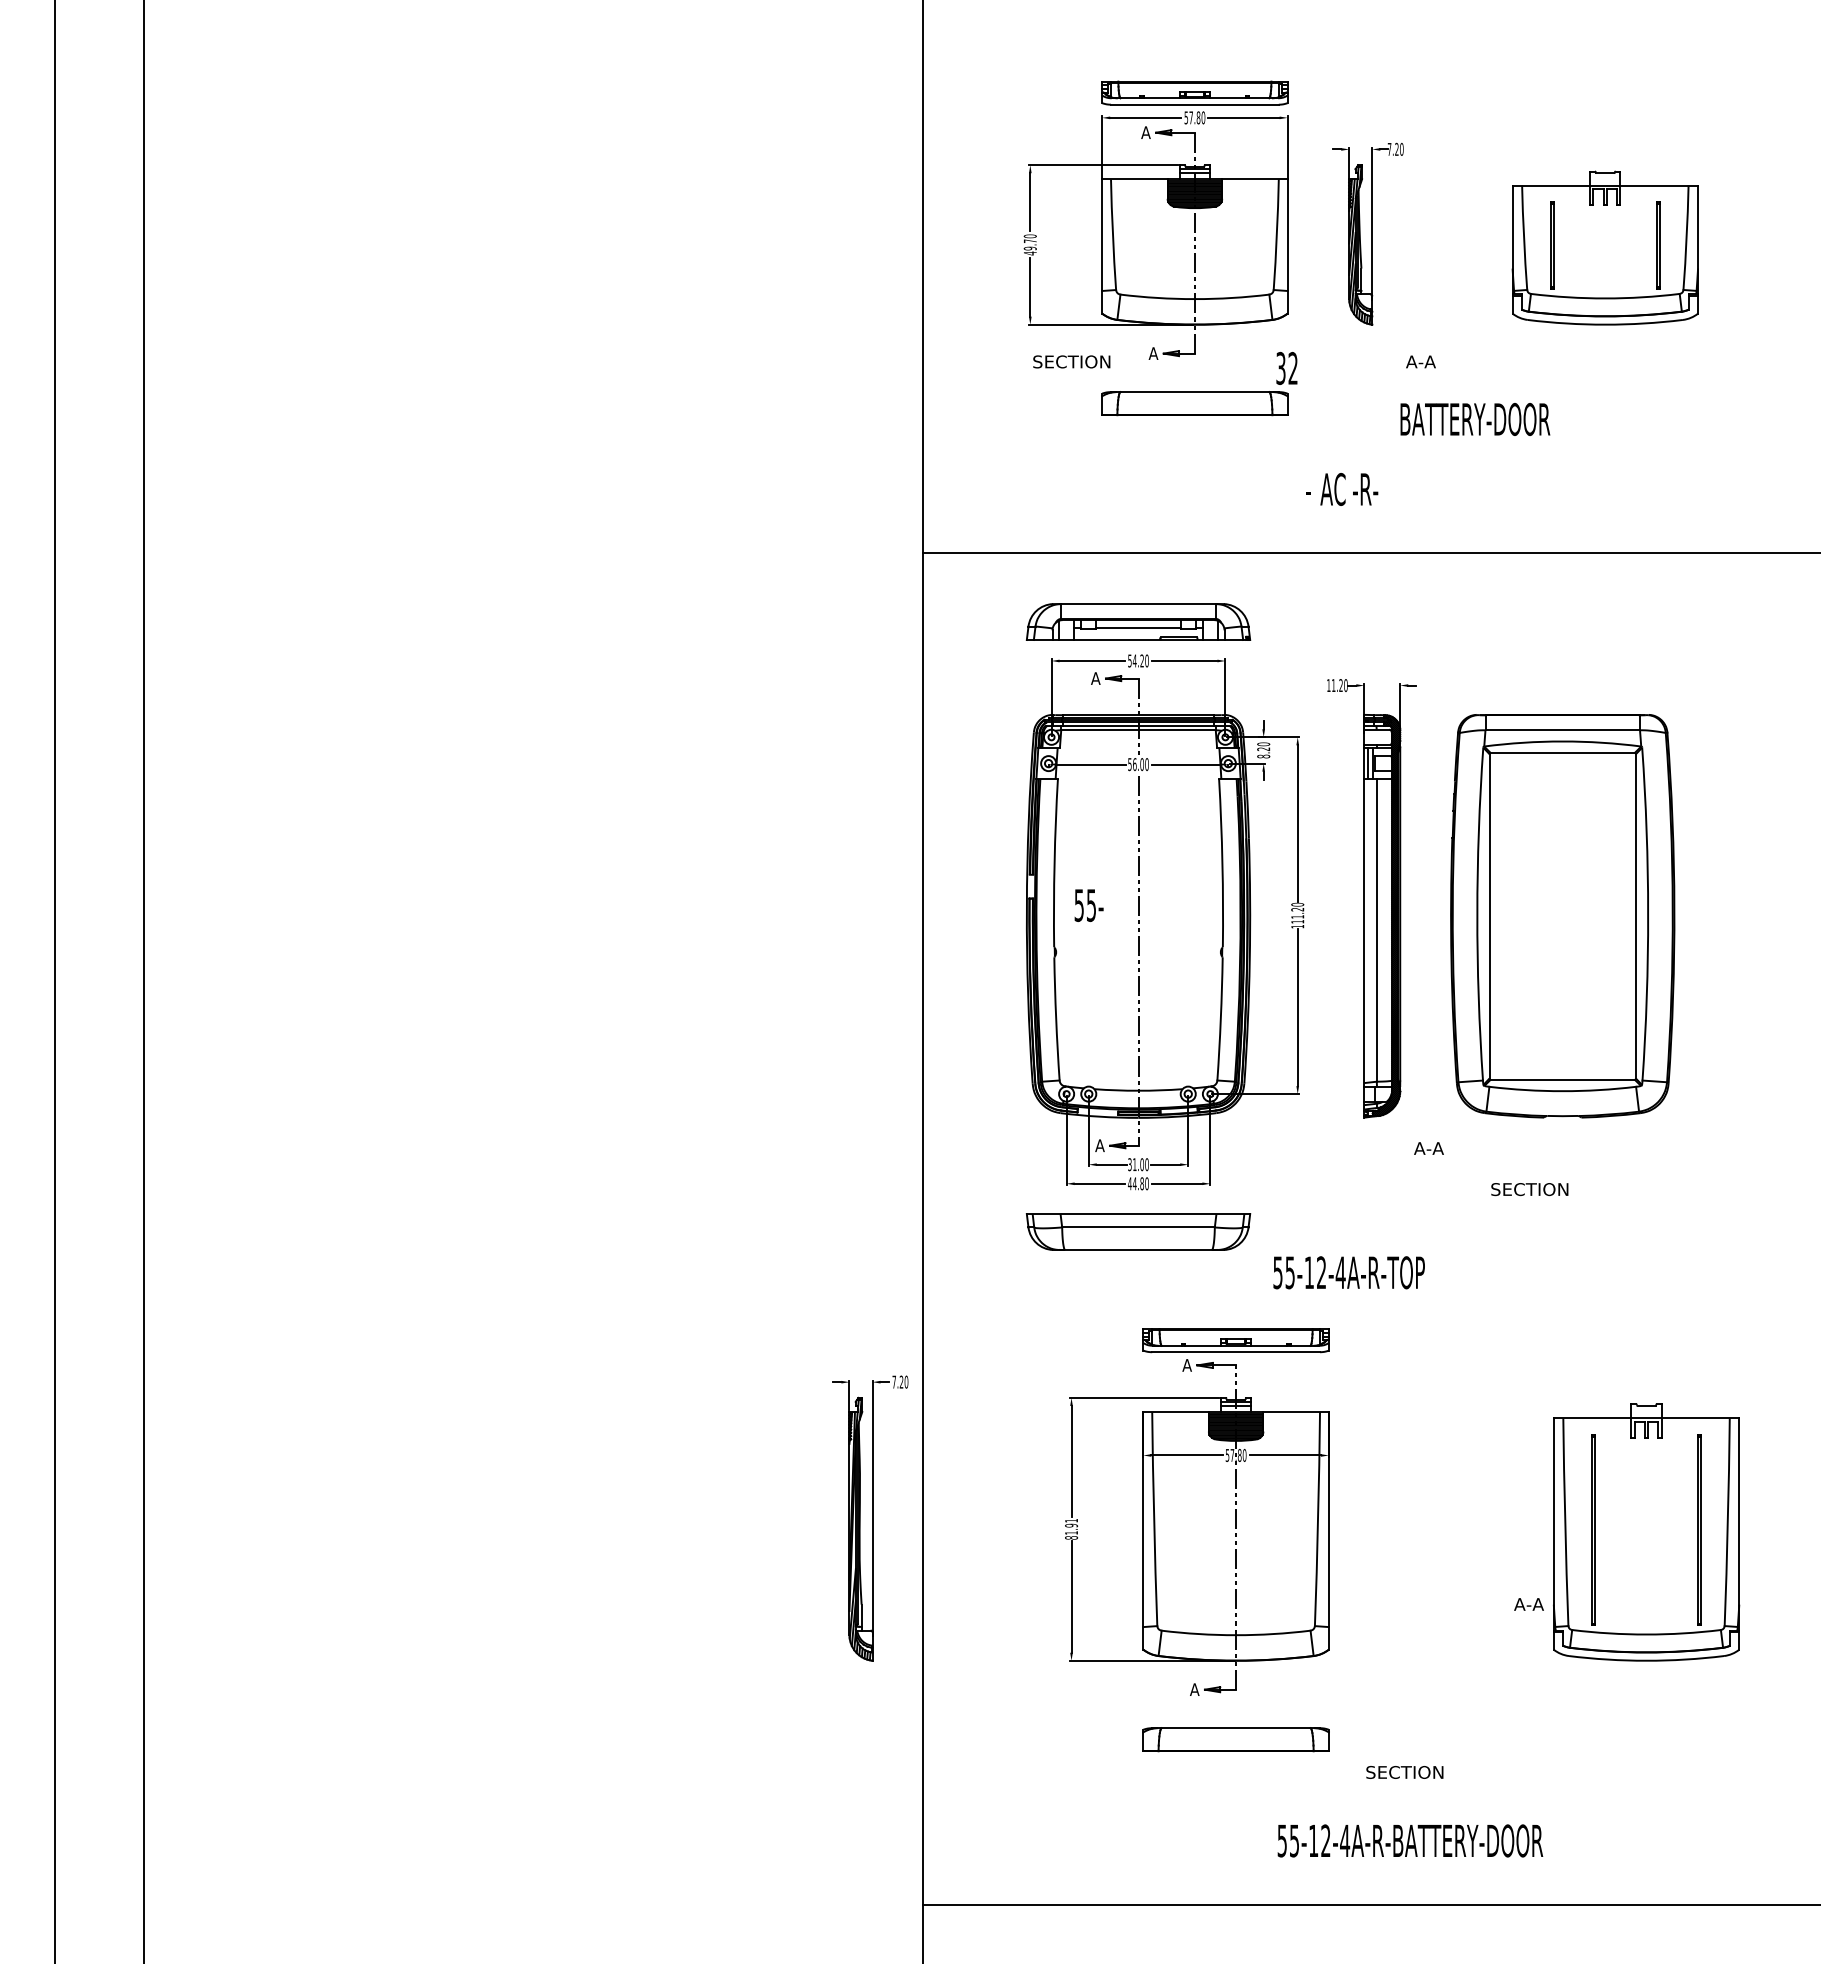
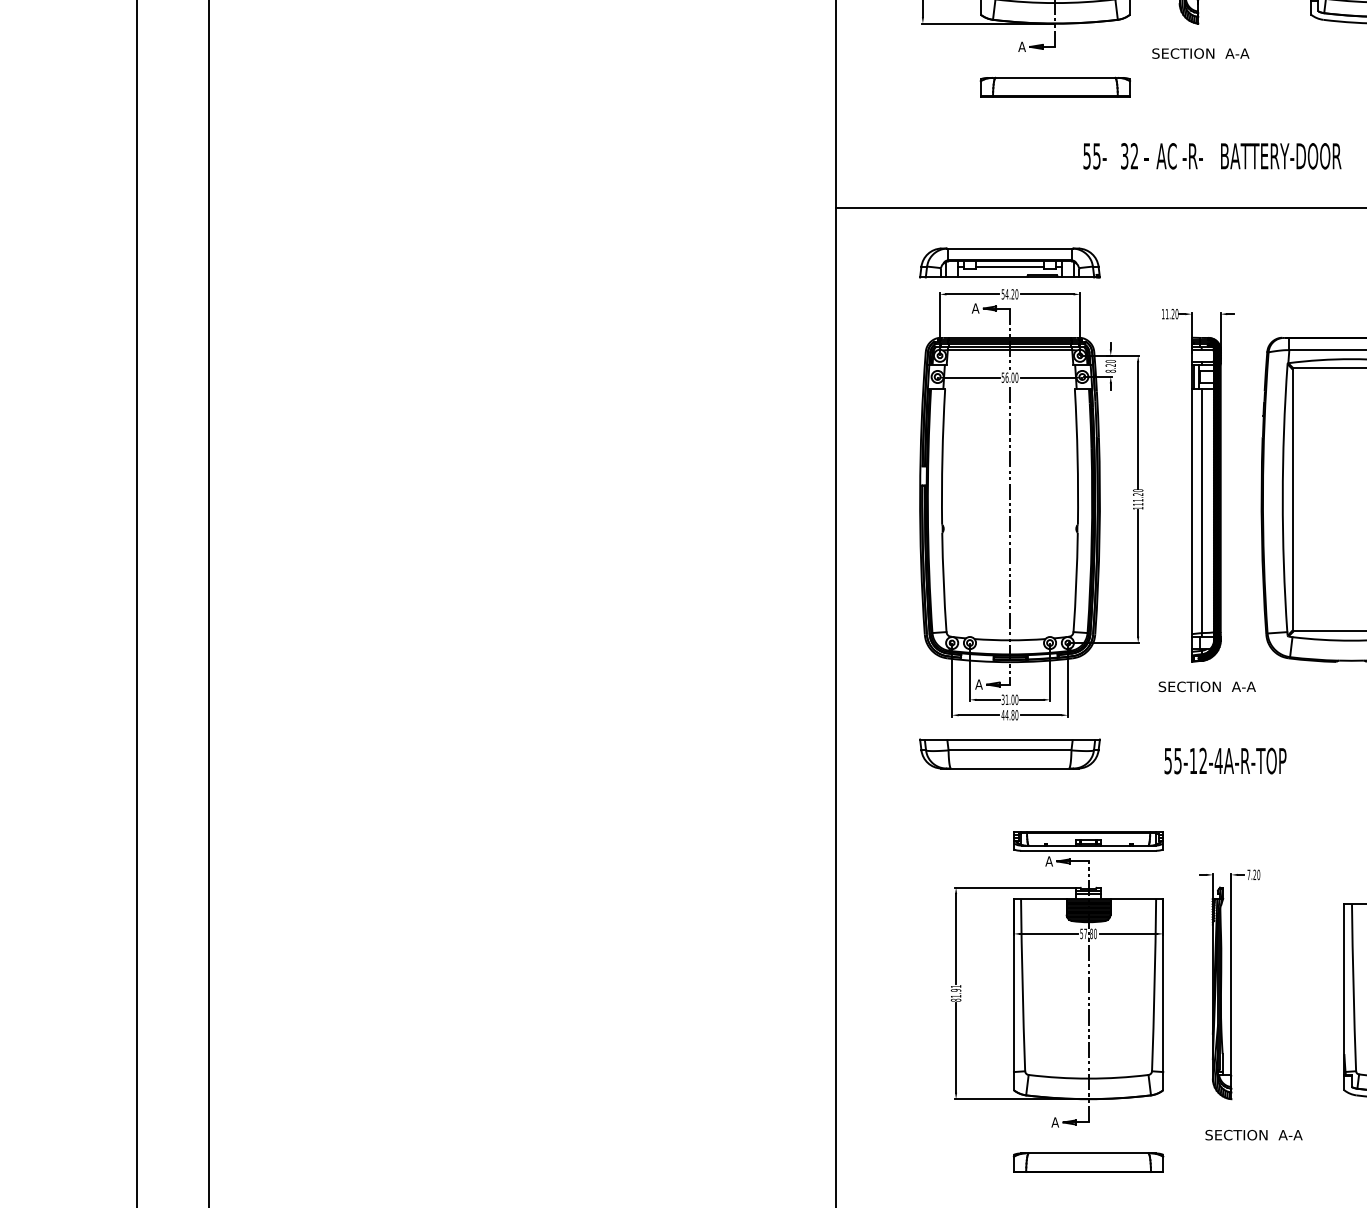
text: (1071, 361) -> (1183, 53), moved
text: (1286, 367) -> (1129, 155), moved
text: (1475, 419) -> (1281, 156), moved
text: (1088, 905) -> (1094, 156), moved
text: (1529, 1189) -> (1189, 686), moved
text: (1348, 1272) -> (1224, 760), moved
part: (870, 1518) -> (1229, 984), moved
text: (1528, 1604) -> (1290, 1135), moved
text: (1404, 1772) -> (1236, 1135), moved

